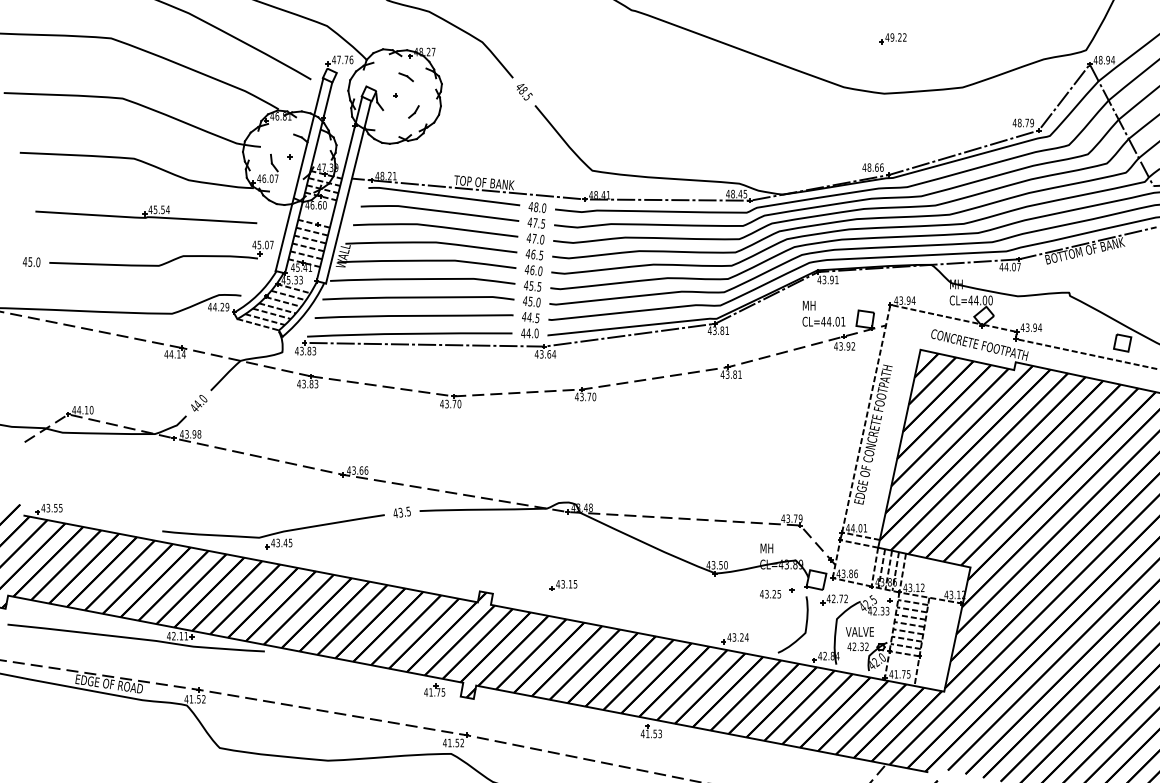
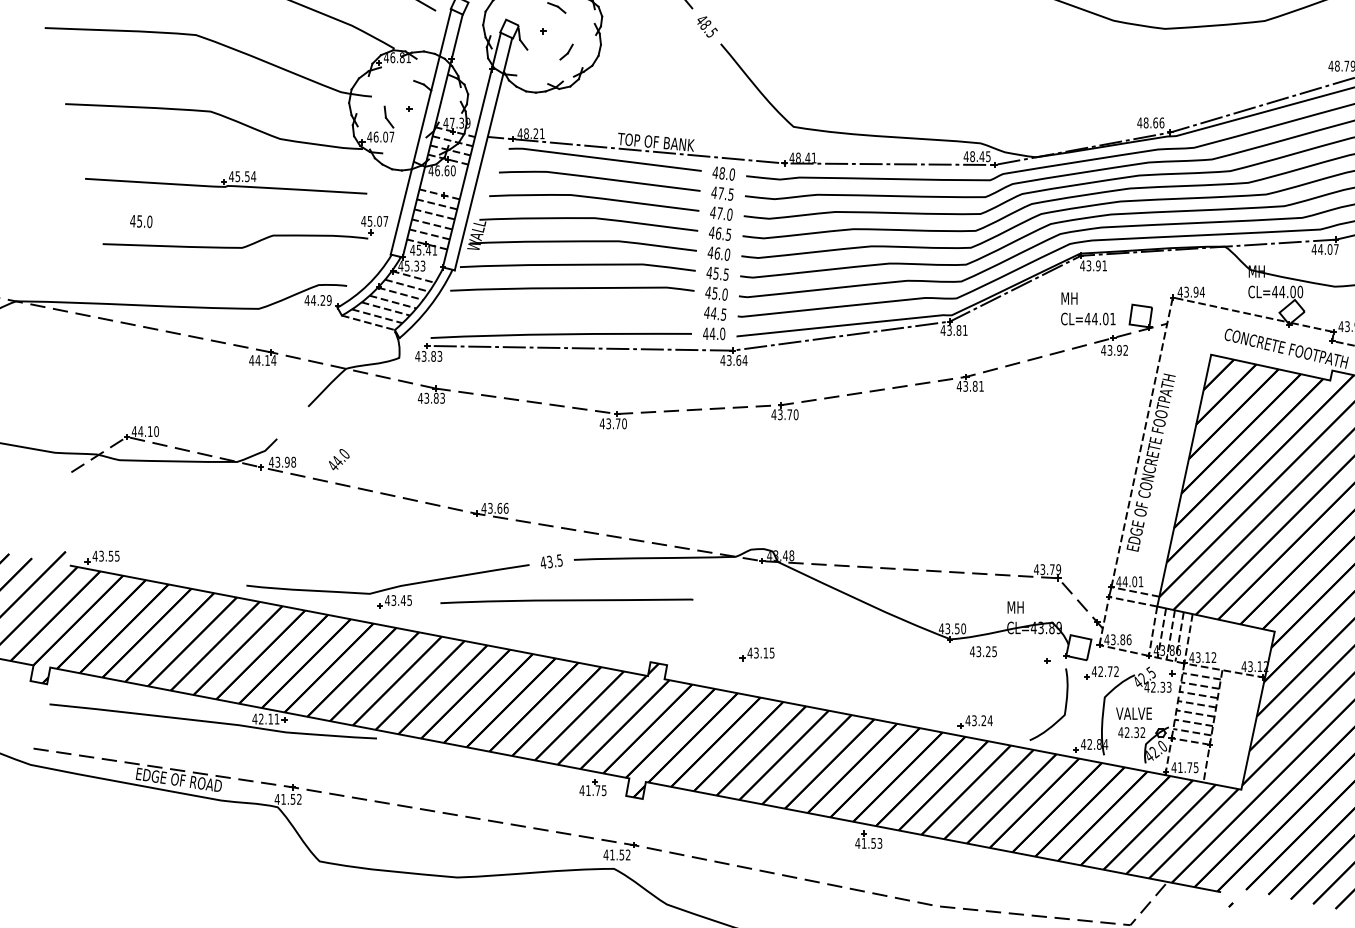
text: (31, 262) -> (141, 222), moved
line: (413, 316) -> (566, 601), moved
text: (199, 403) -> (339, 459), moved
text: (770, 594) -> (983, 652), moved

